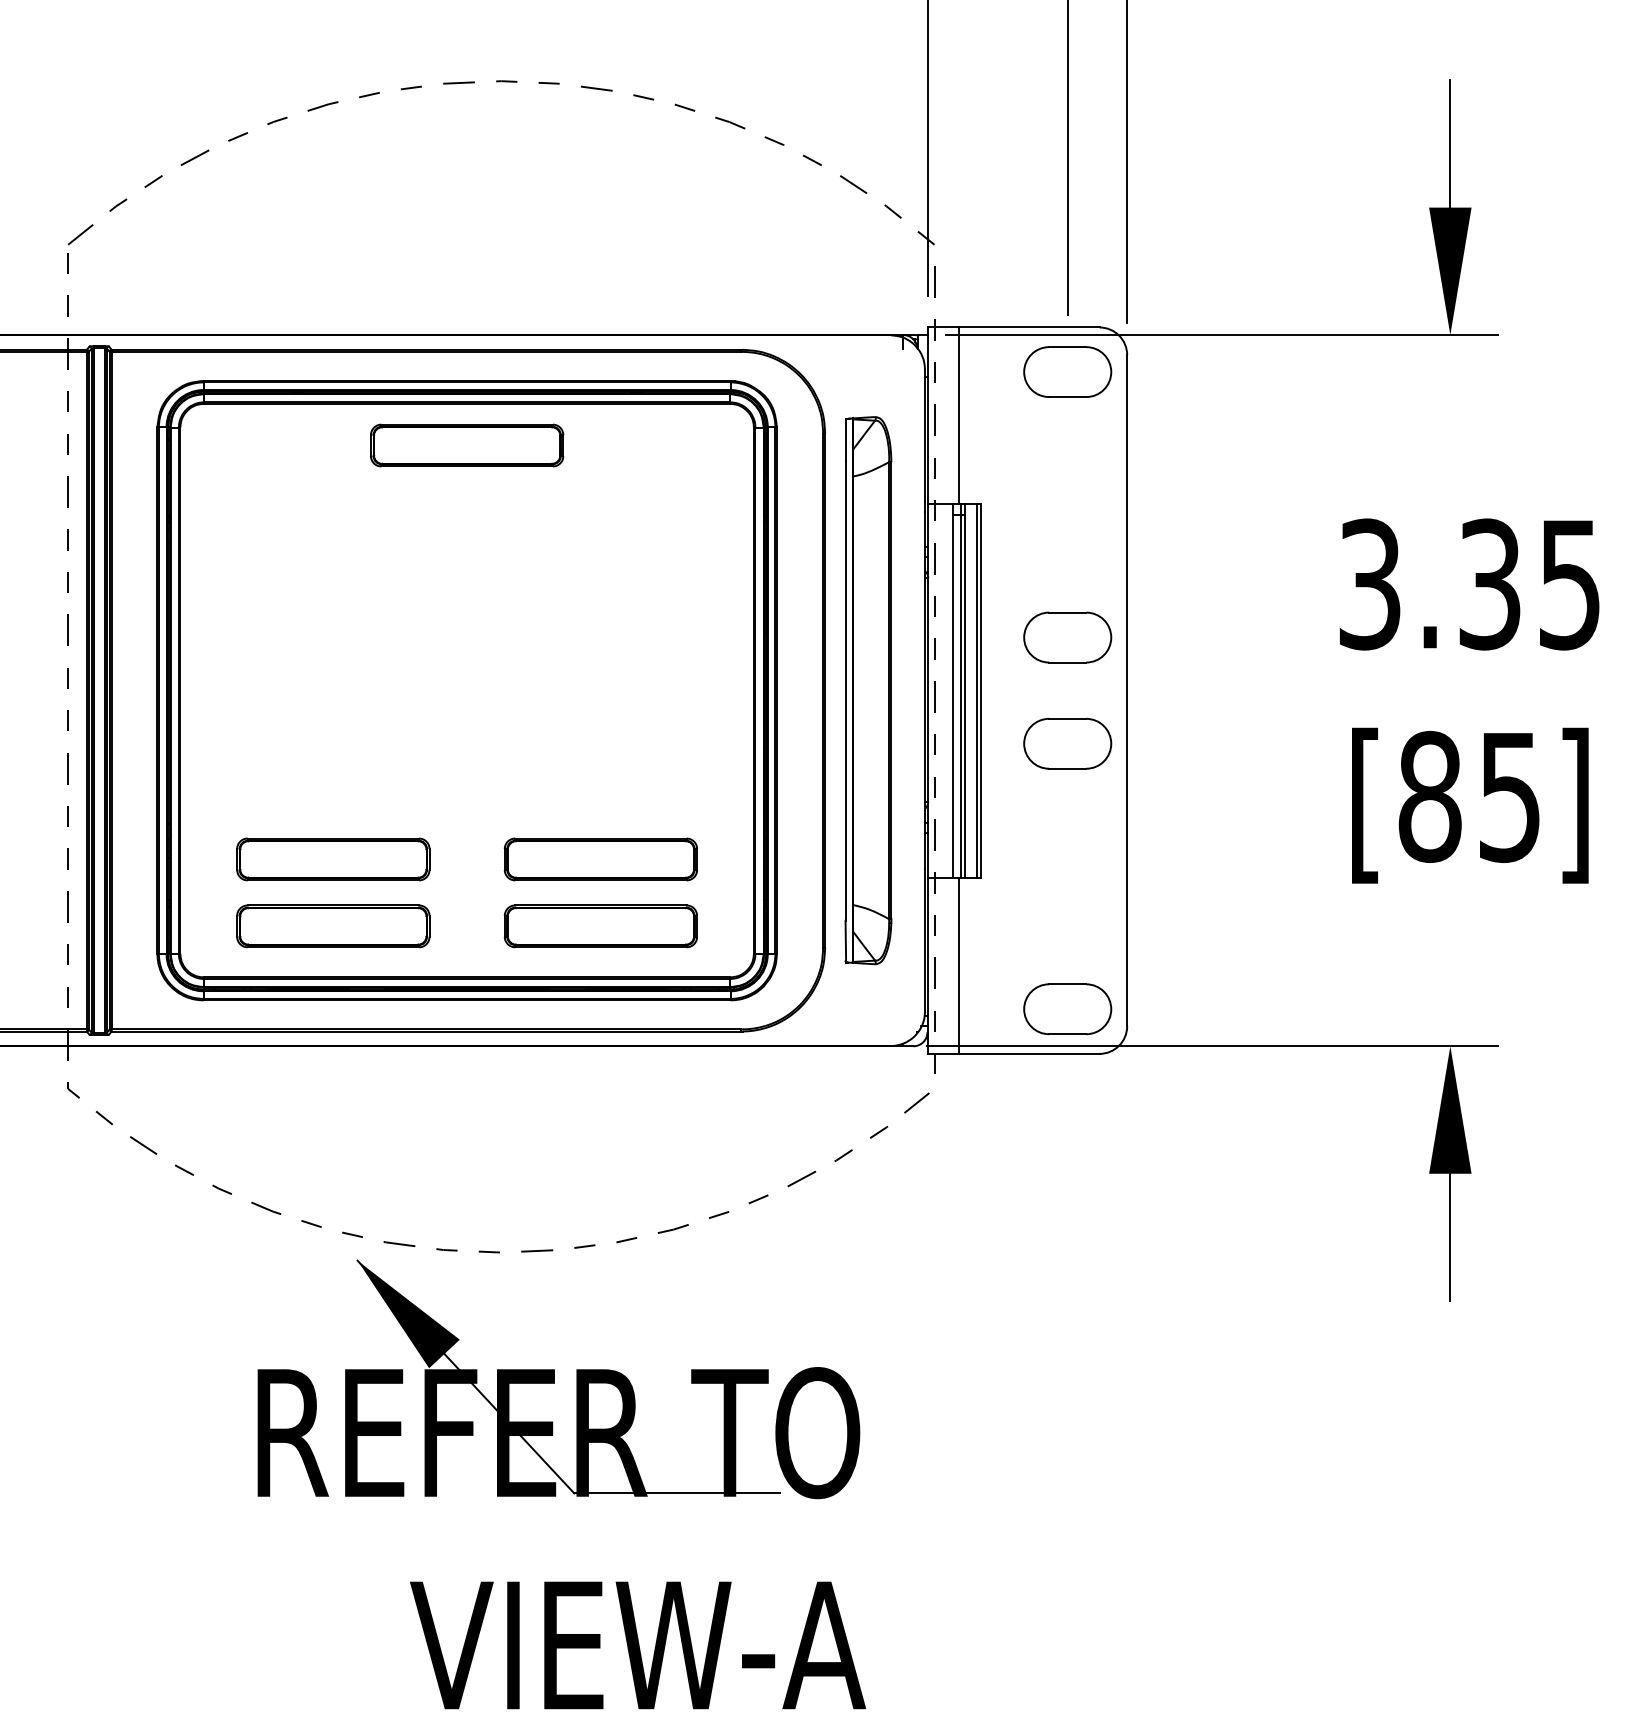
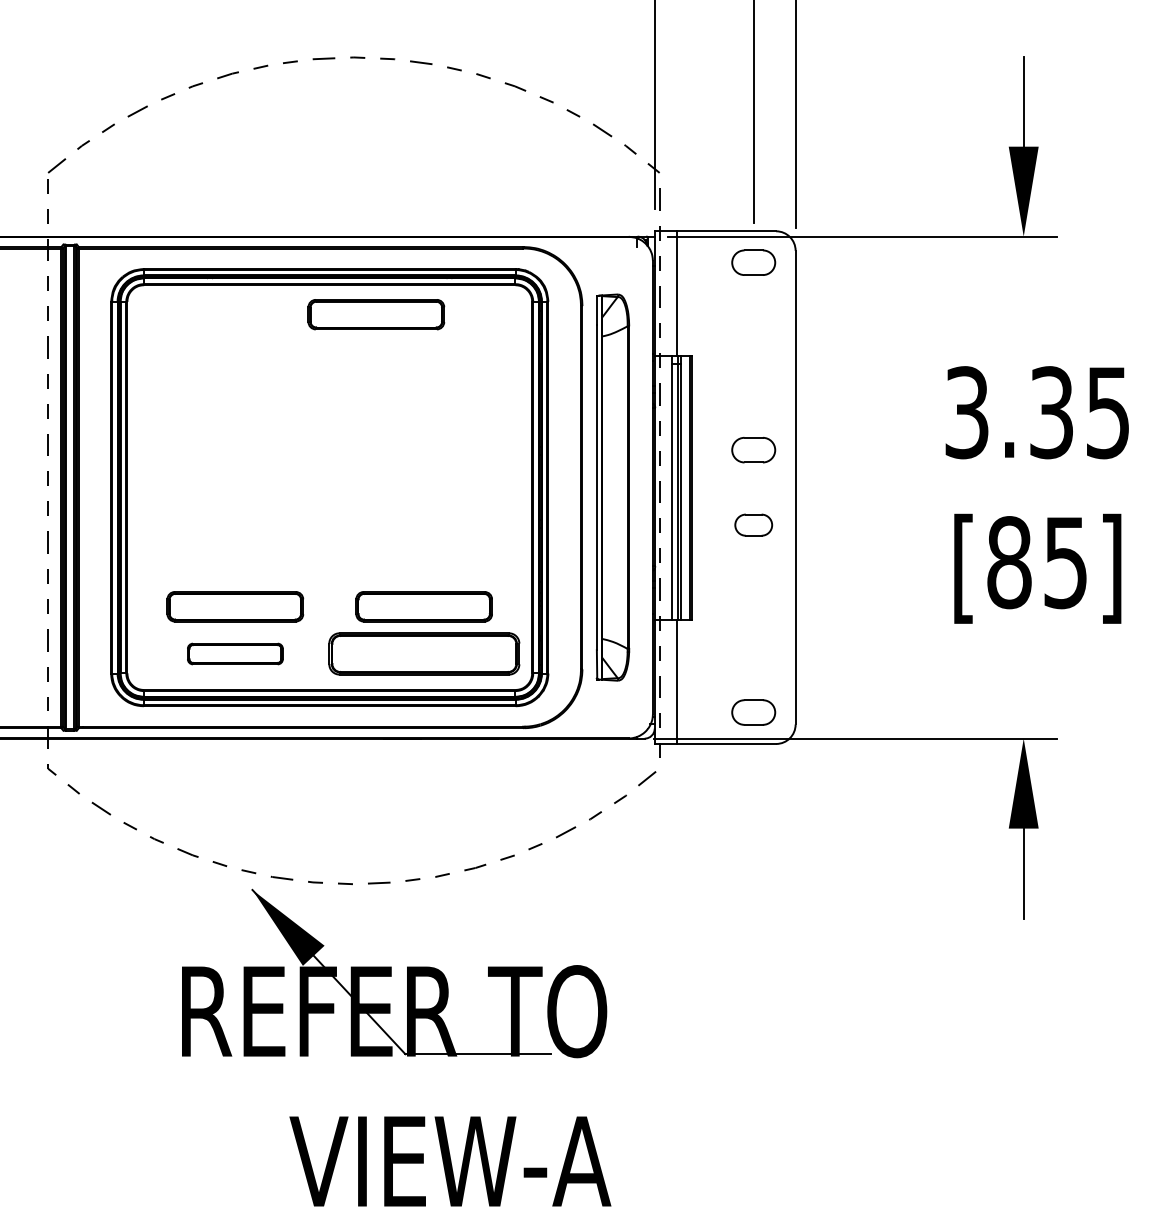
part: (1067, 371) -> (753, 262), size x0.7
part: (467, 445) -> (376, 314), moved
part: (1067, 637) -> (753, 450), size x0.7
part: (1067, 743) -> (753, 524), size x0.6
part: (333, 926) -> (235, 654), size x0.7
part: (600, 926) -> (423, 654), size x1.4
part: (1067, 1009) -> (753, 712), size x0.7

